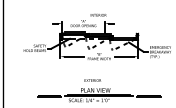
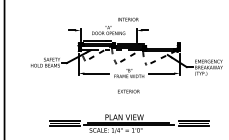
text: (92, 80) -> (128, 91), moved
line: (49, 93) -> (64, 121), added
line: (148, 93) -> (193, 121), added

